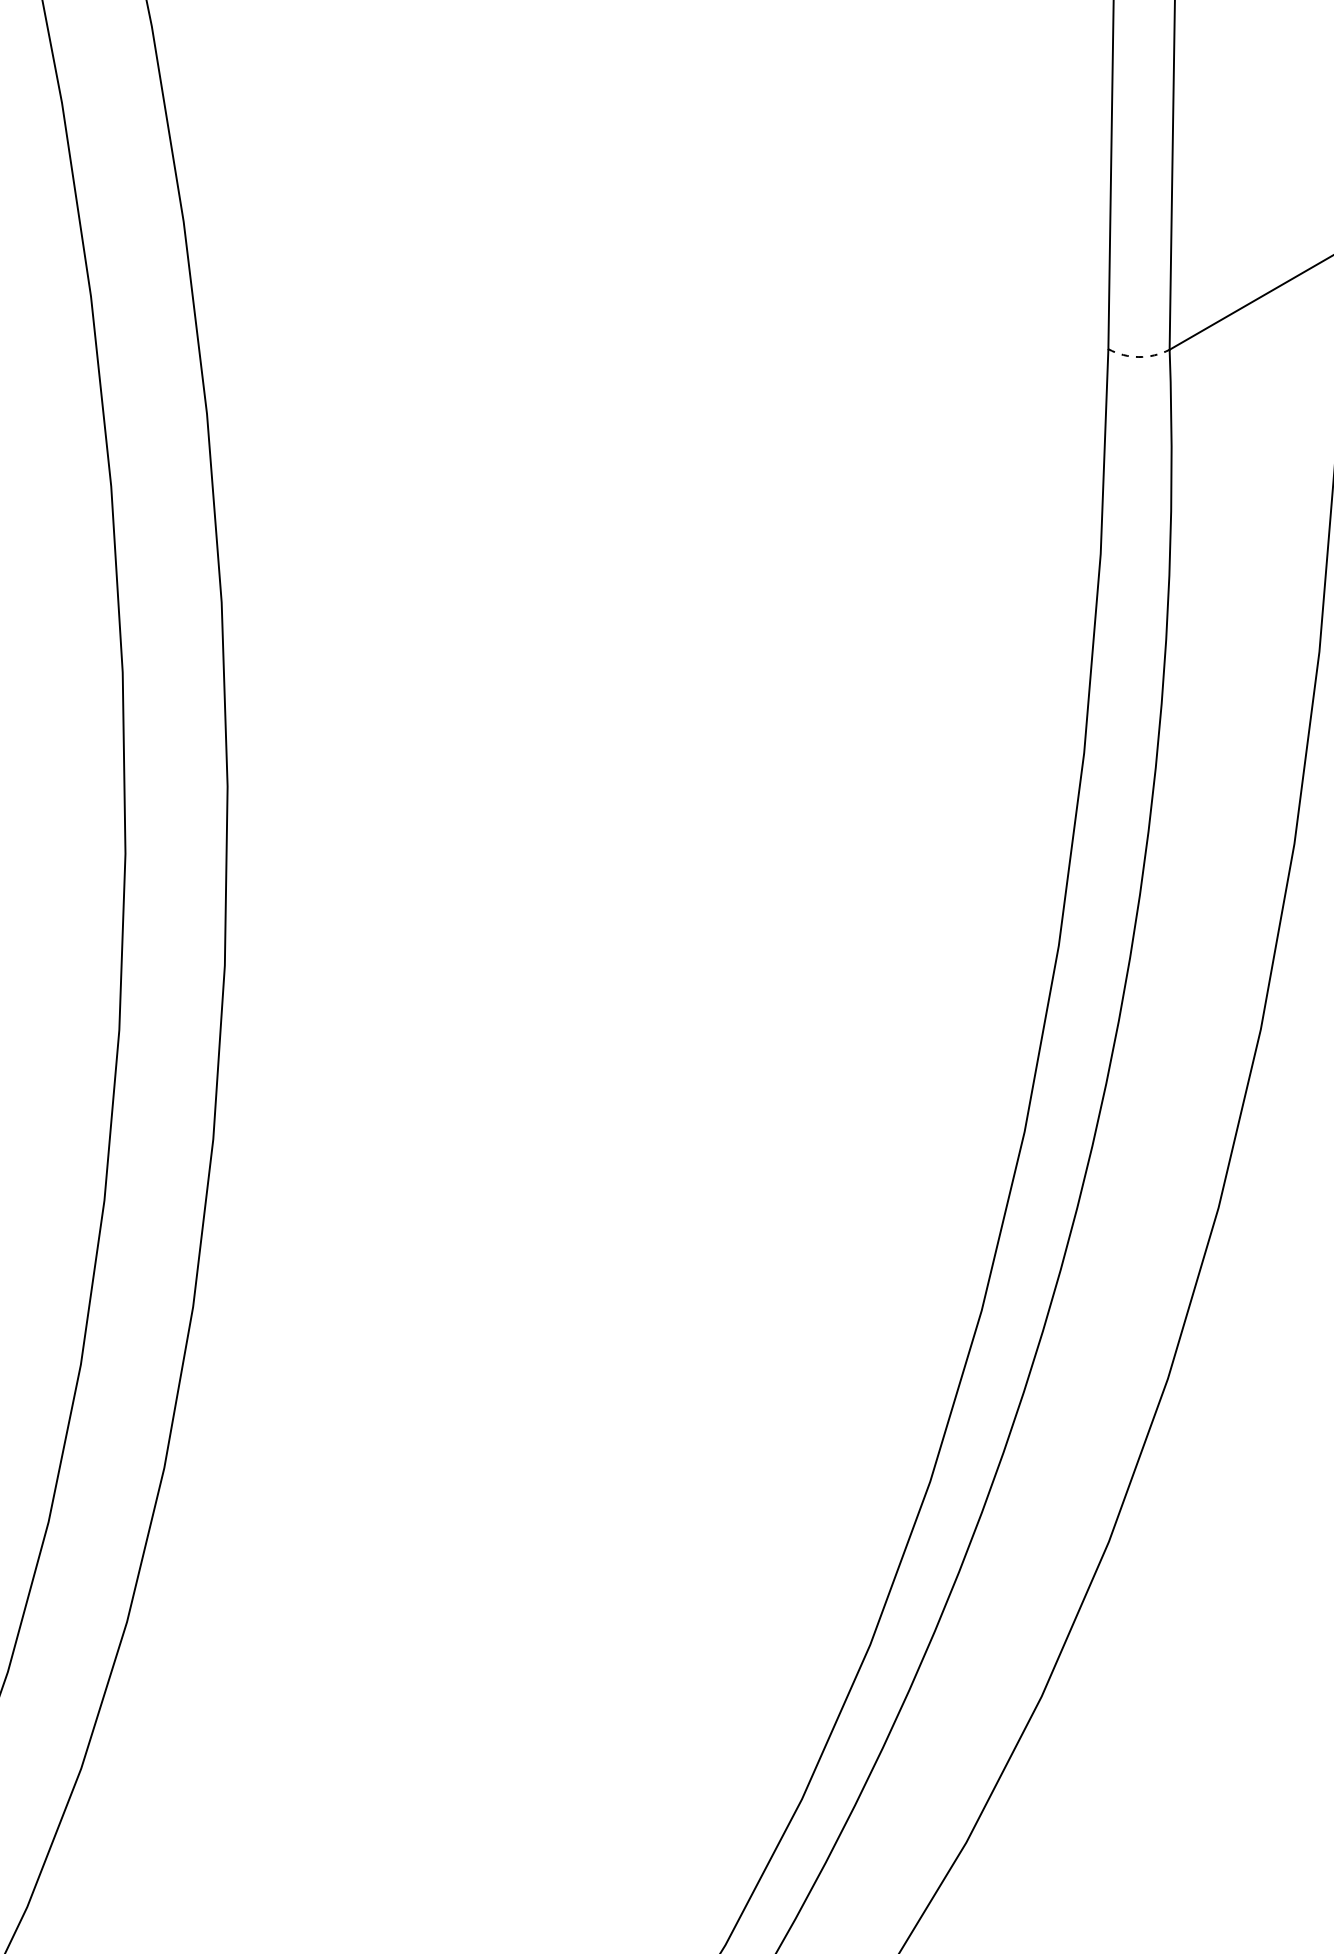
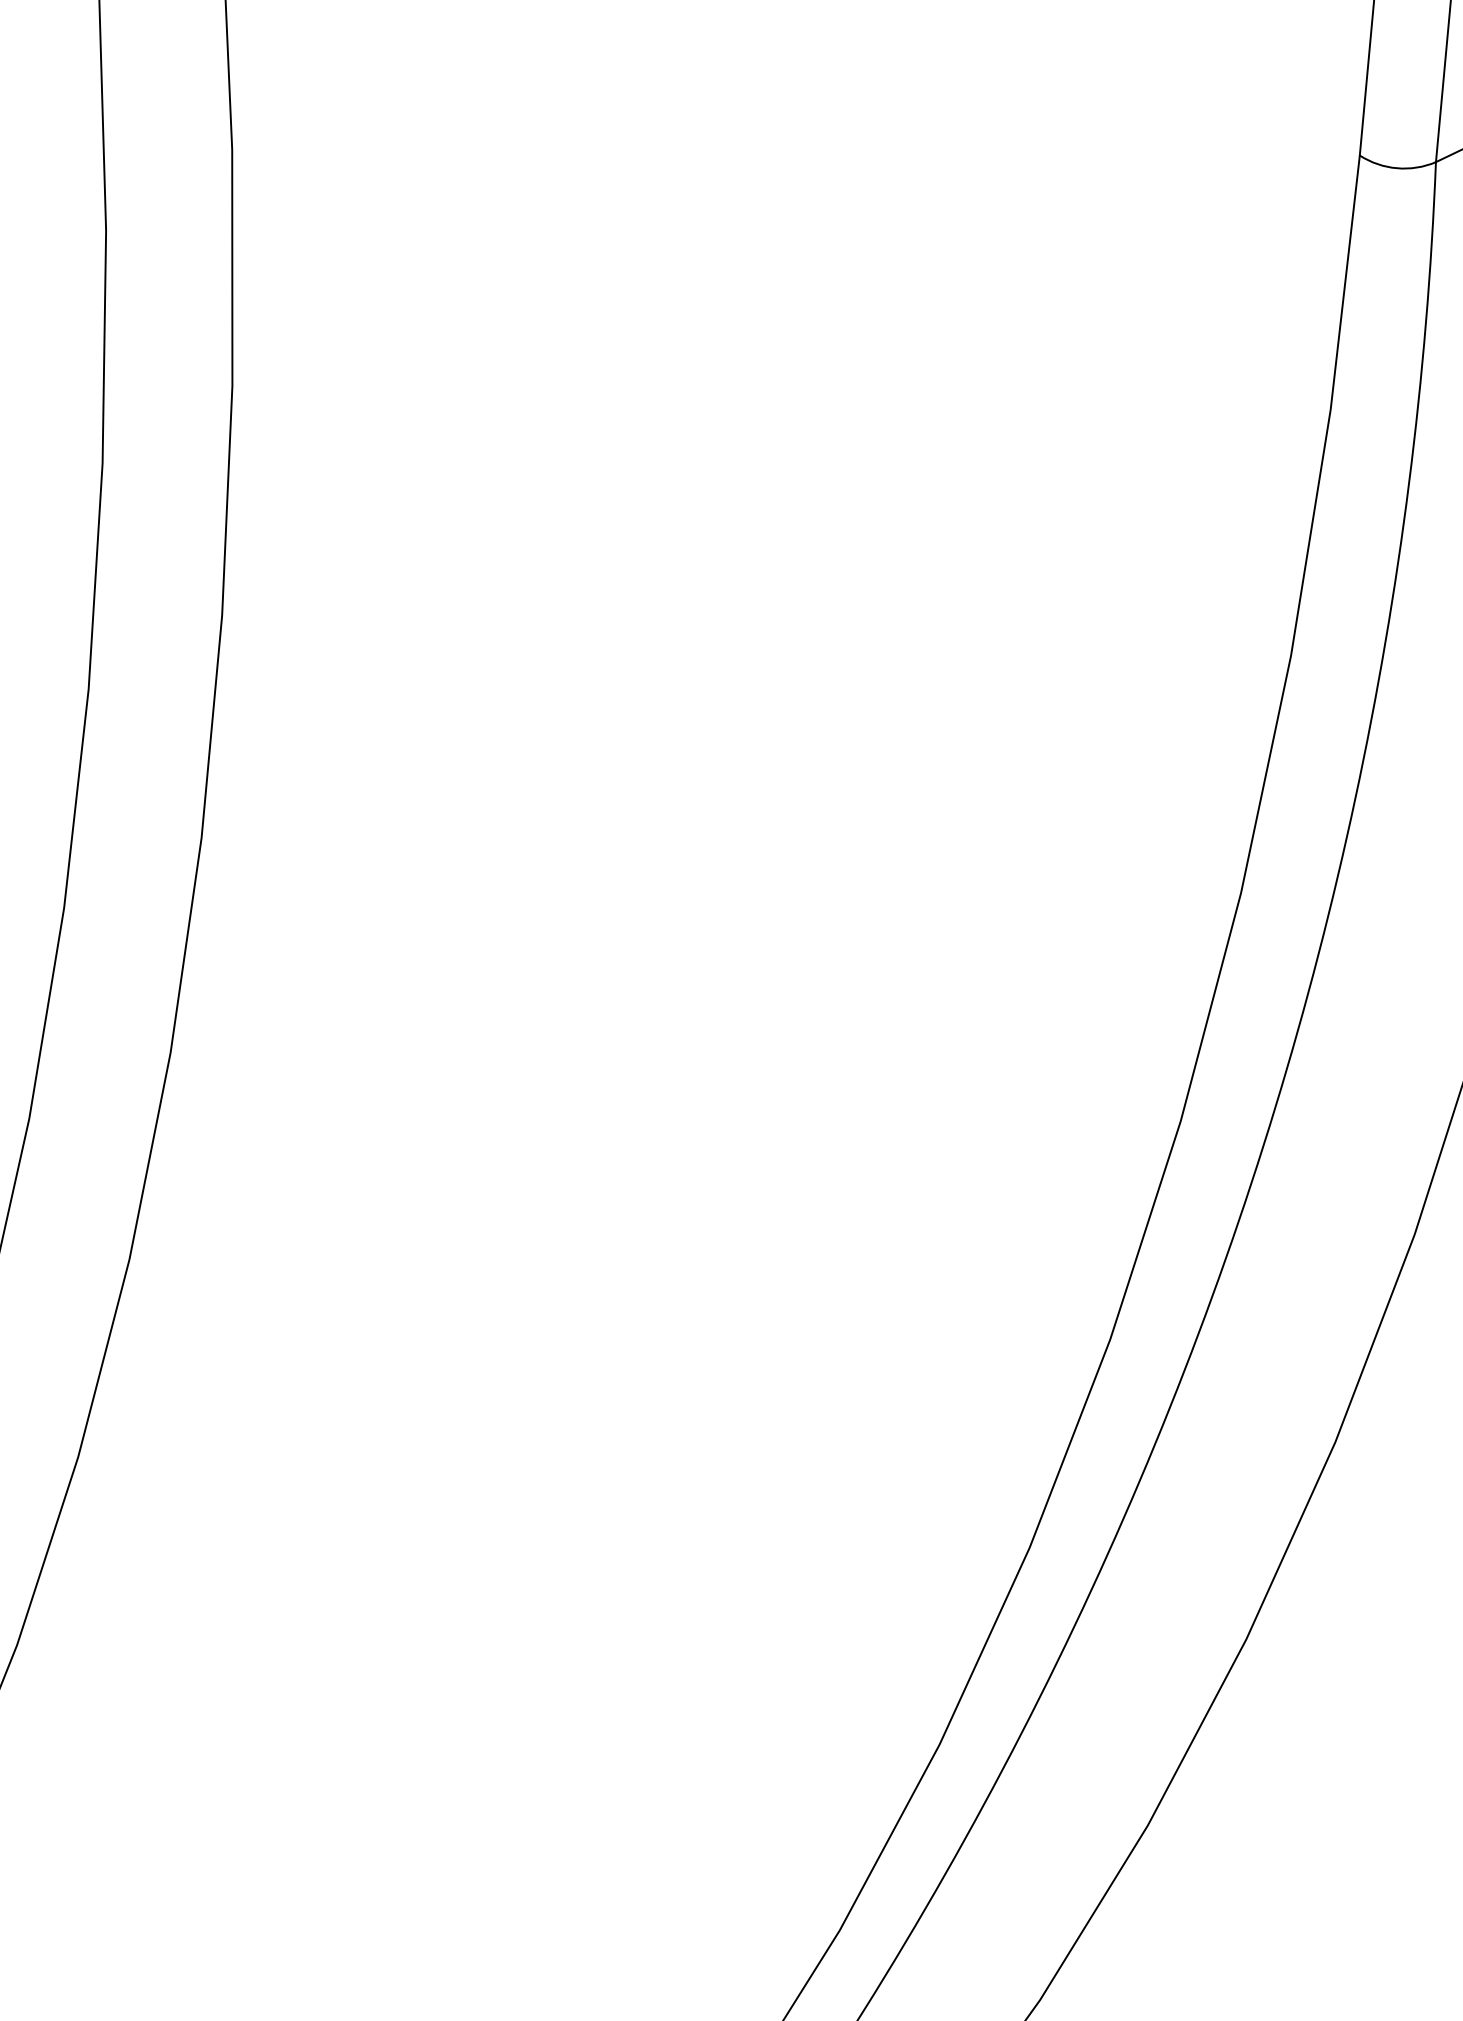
arc: (1138, 357) -> (1396, 168), dashed -> solid

